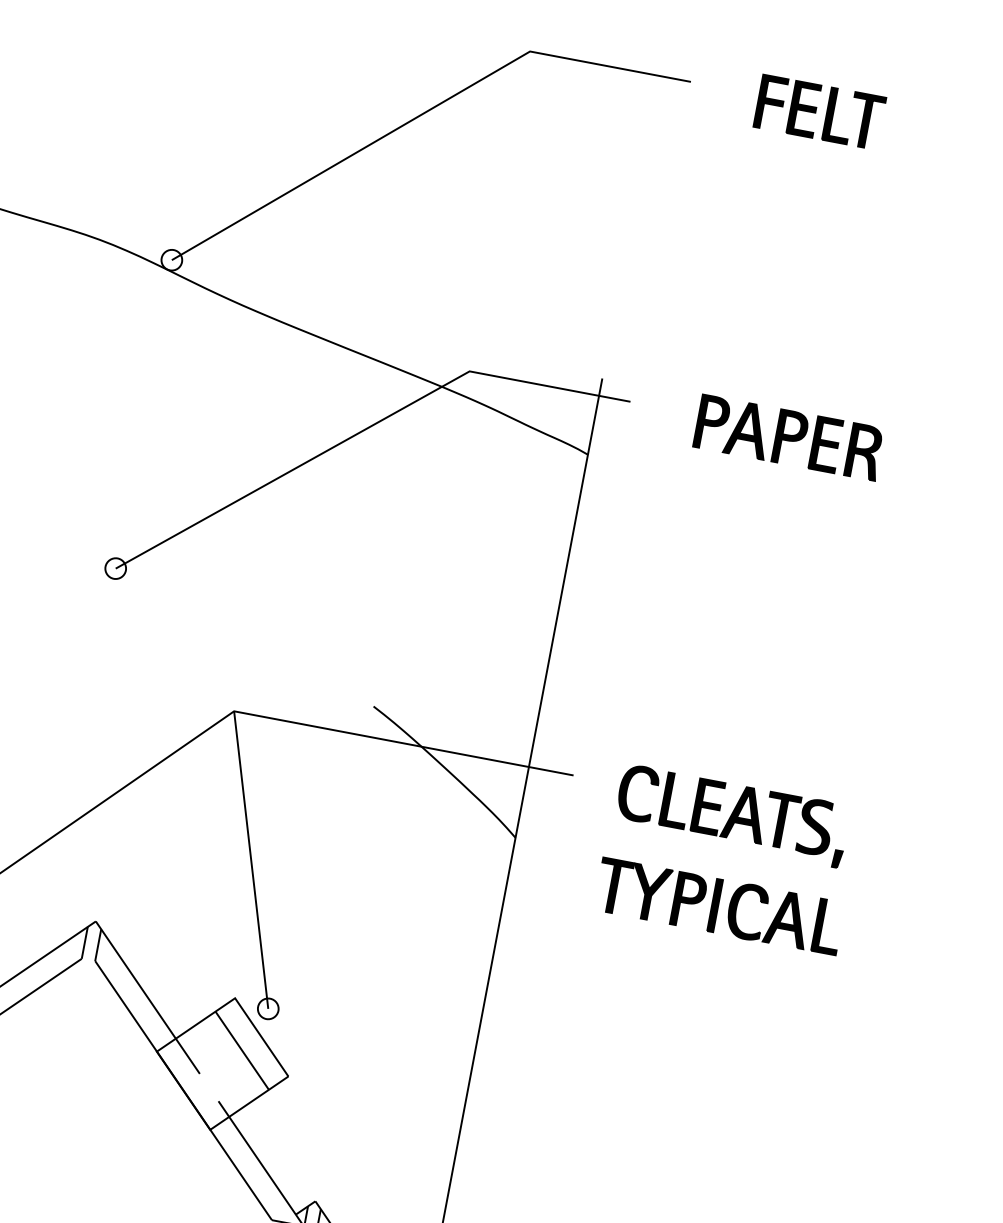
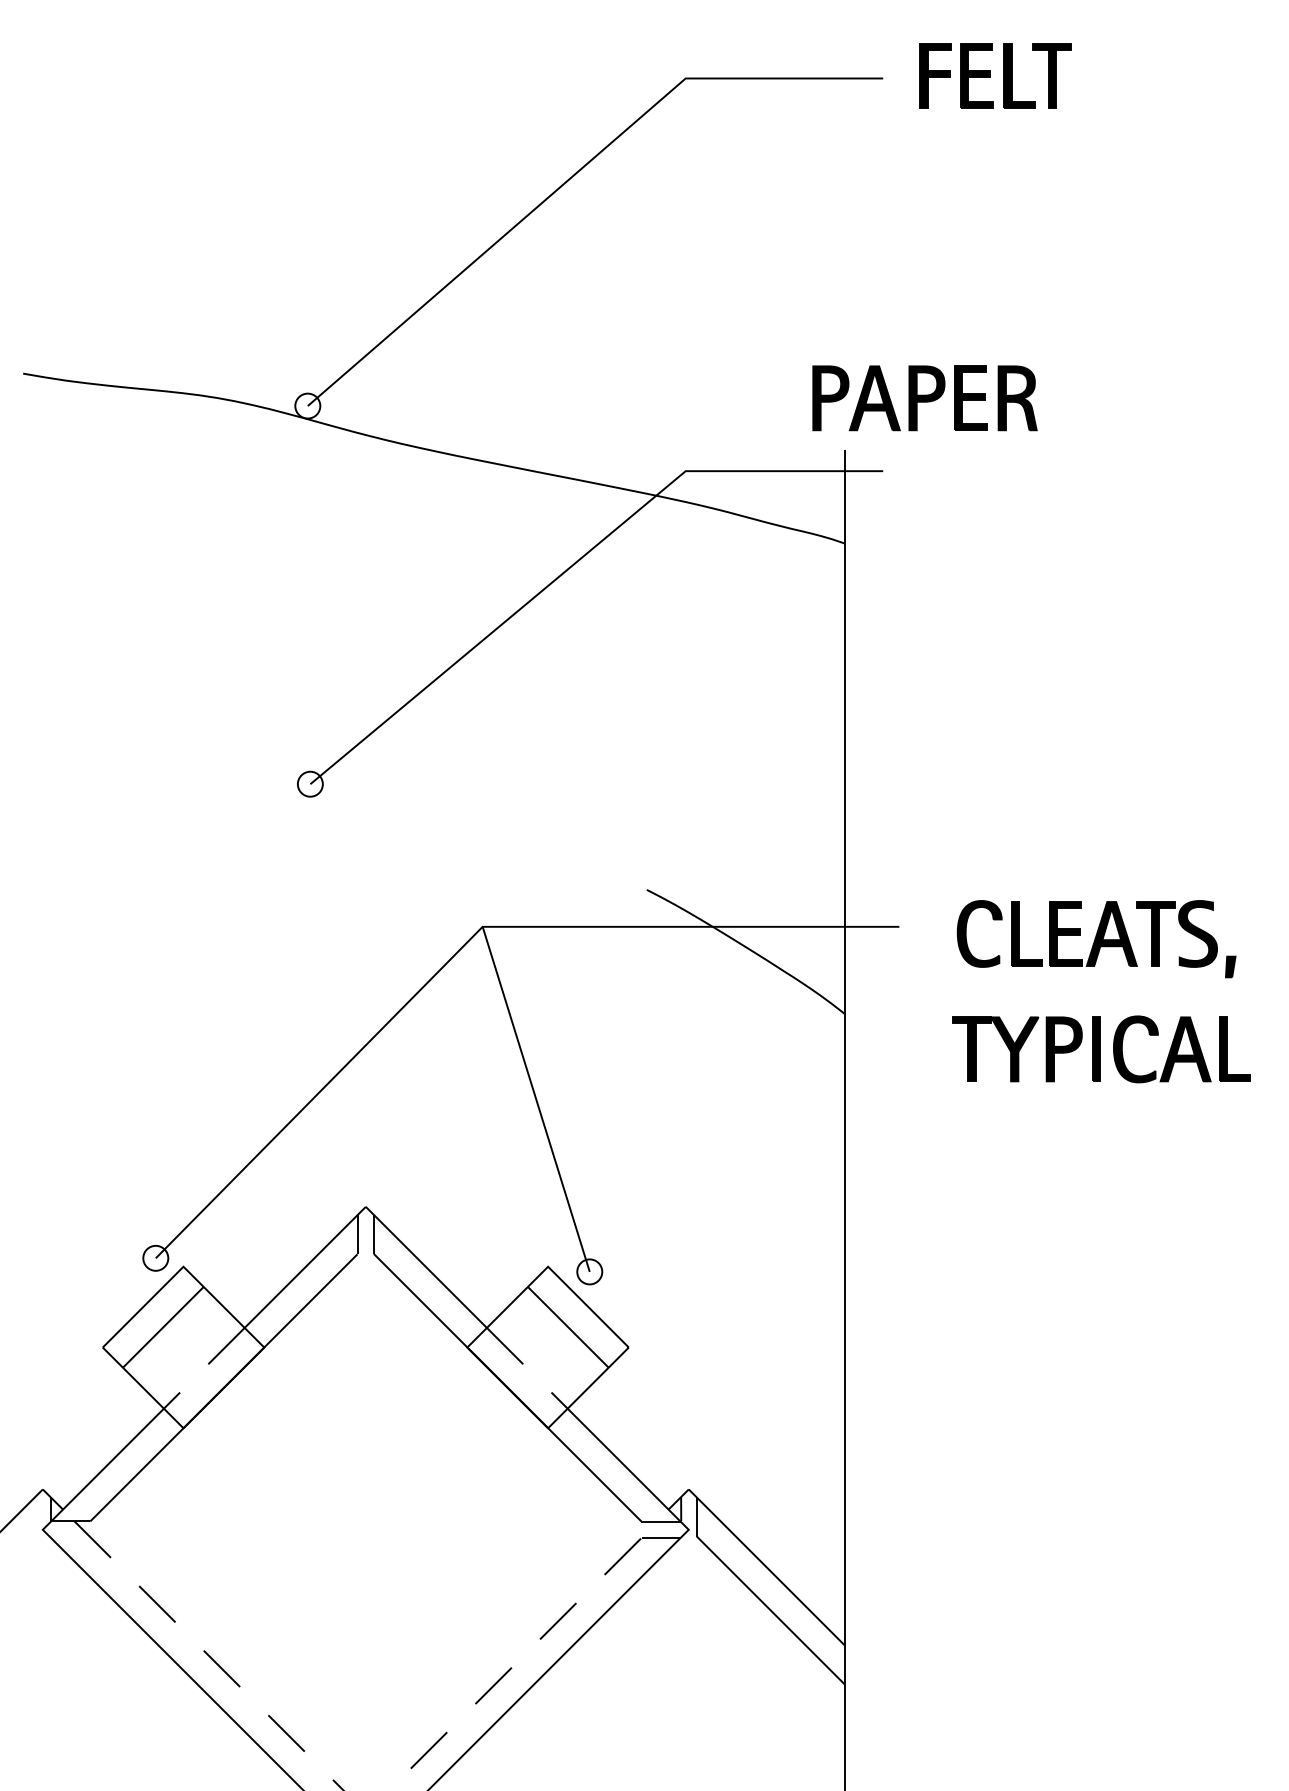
part: (819, 112) -> (995, 75), moved
part: (788, 437) -> (924, 398), moved

